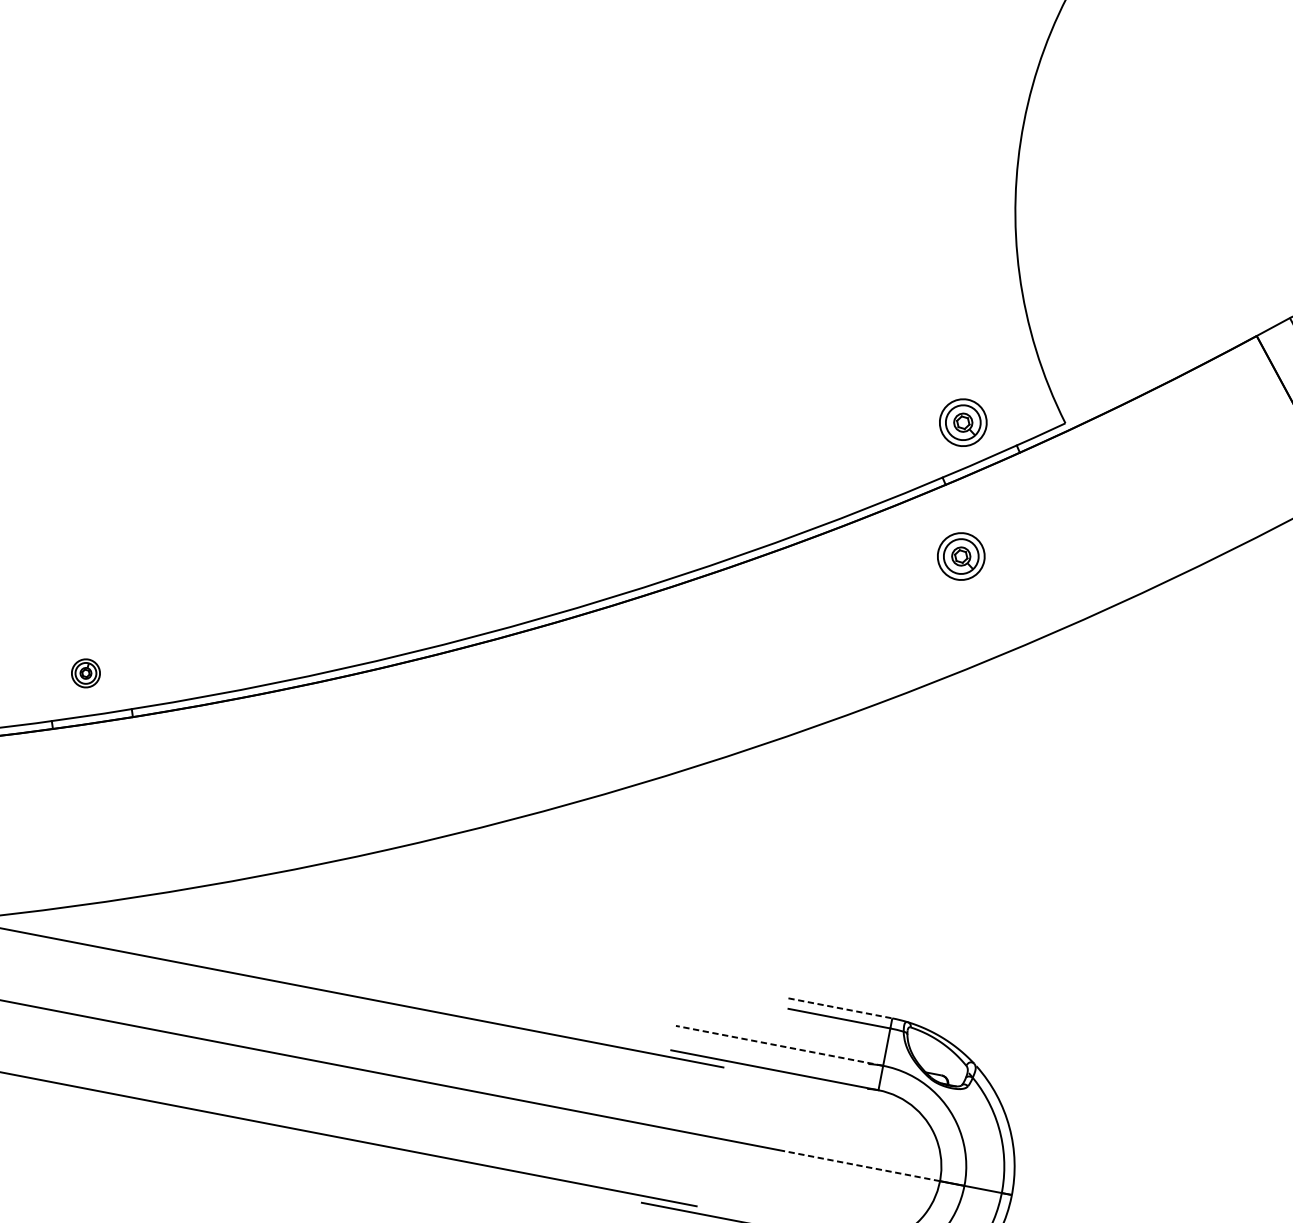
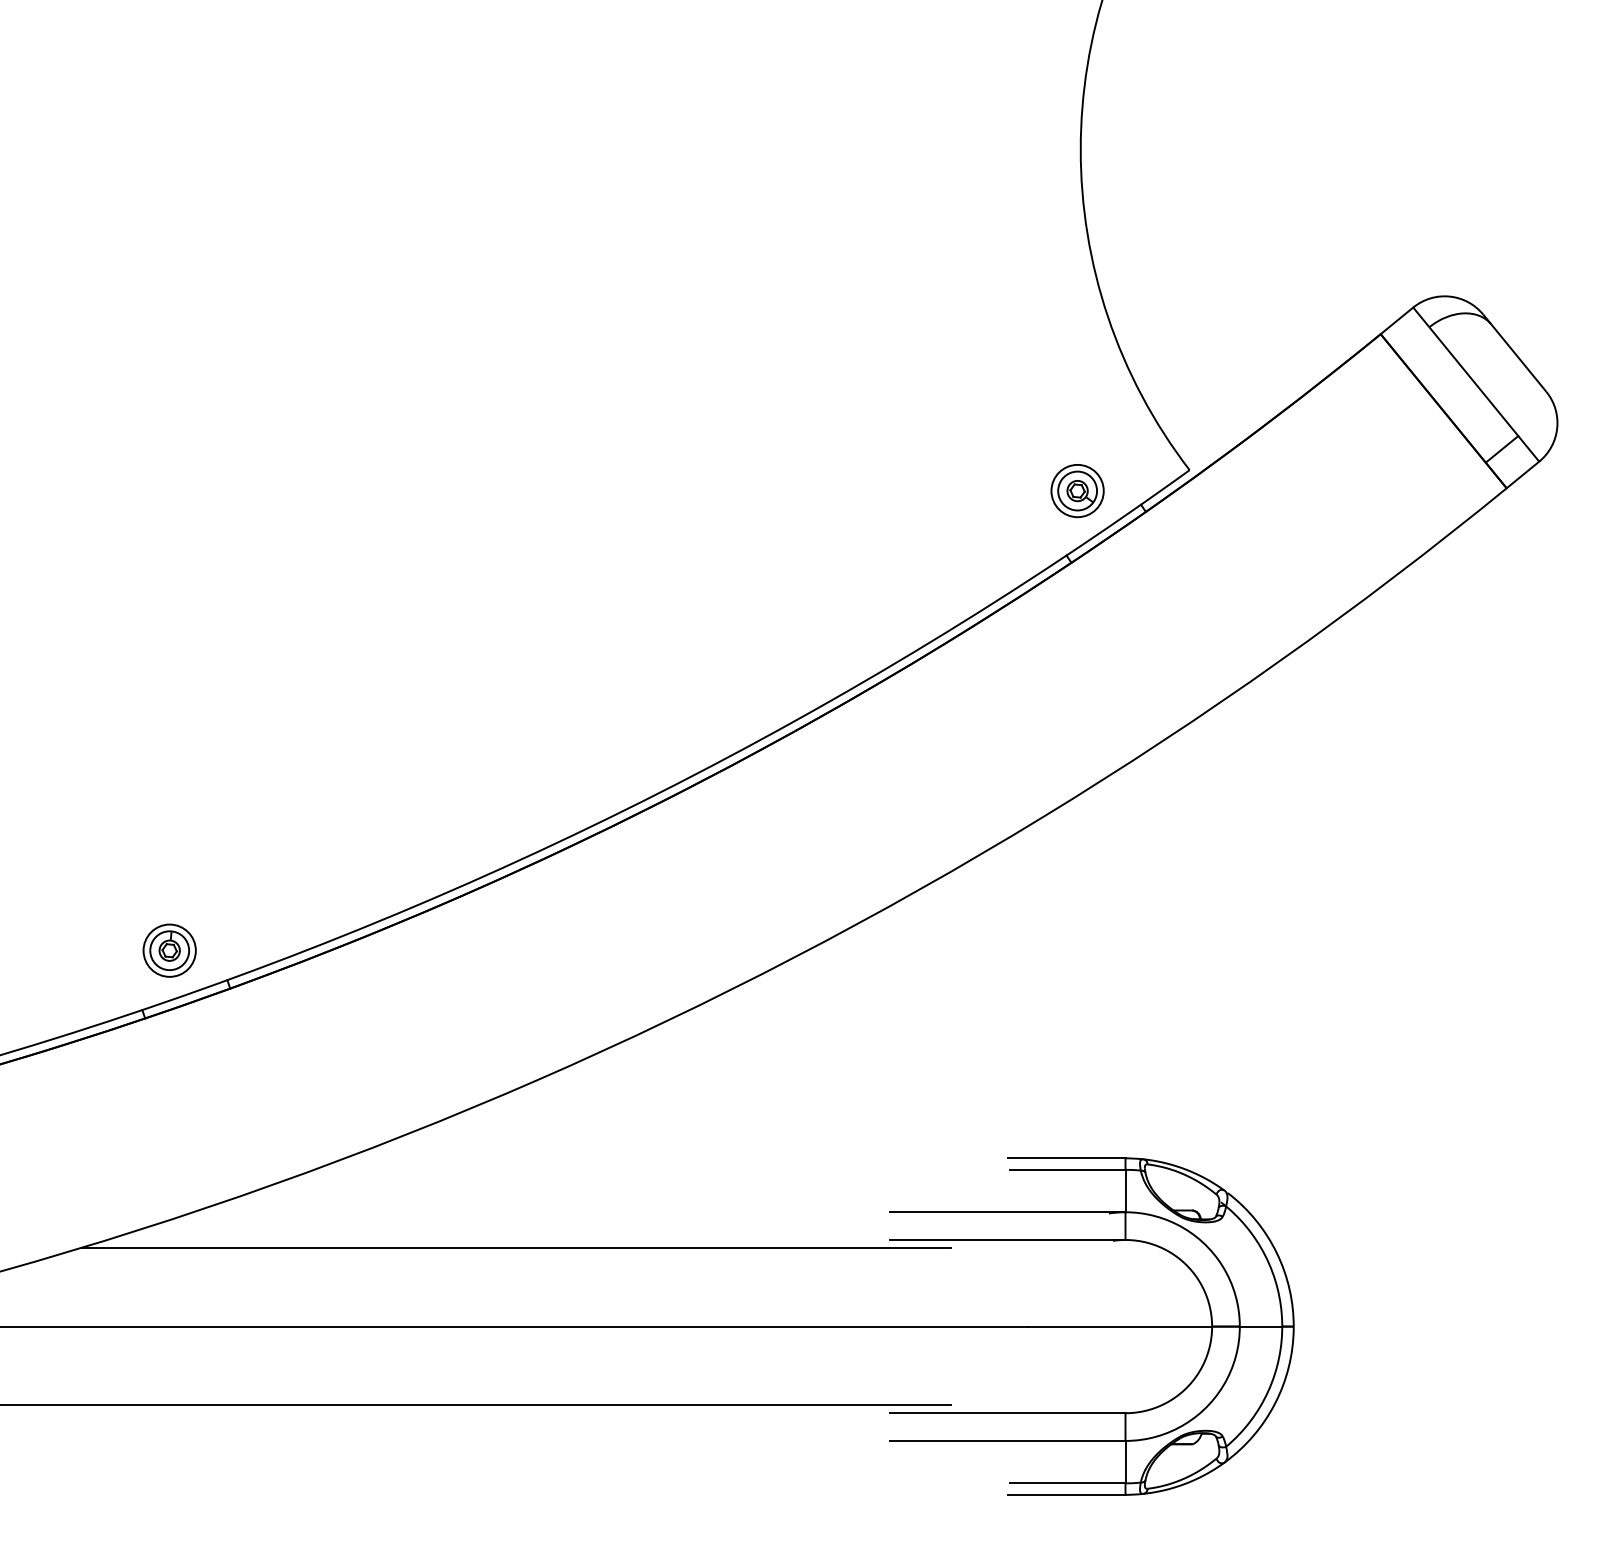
part: (961, 556) -> (1103, 638), removed
part: (85, 673) -> (169, 950), size x1.67
line: (841, 1008) -> (1067, 1158), dashed -> solid
line: (779, 1046) -> (1007, 1212), dashed -> solid
line: (859, 1165) -> (1120, 1326), dashed -> solid

